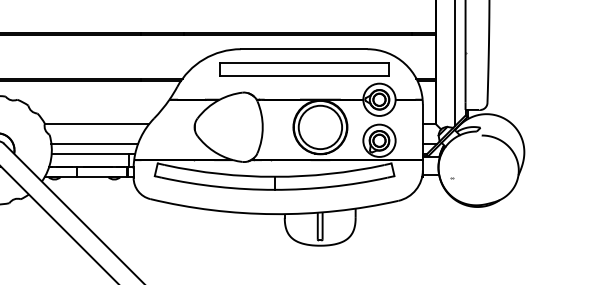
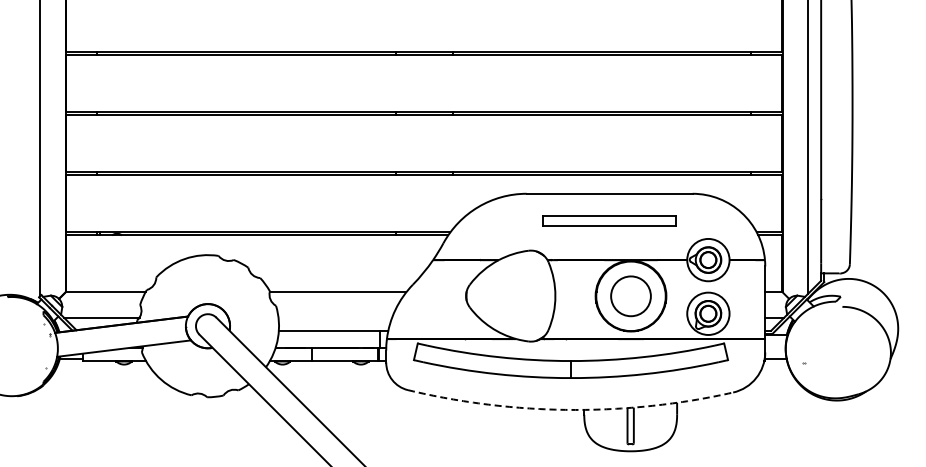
part: (304, 69) -> (609, 220), size x0.6
circle: (320, 126) -> (630, 295), size x0.7
line: (94, 143) -> (335, 317), removed
arc: (274, 213) -> (570, 409), solid -> dashed

